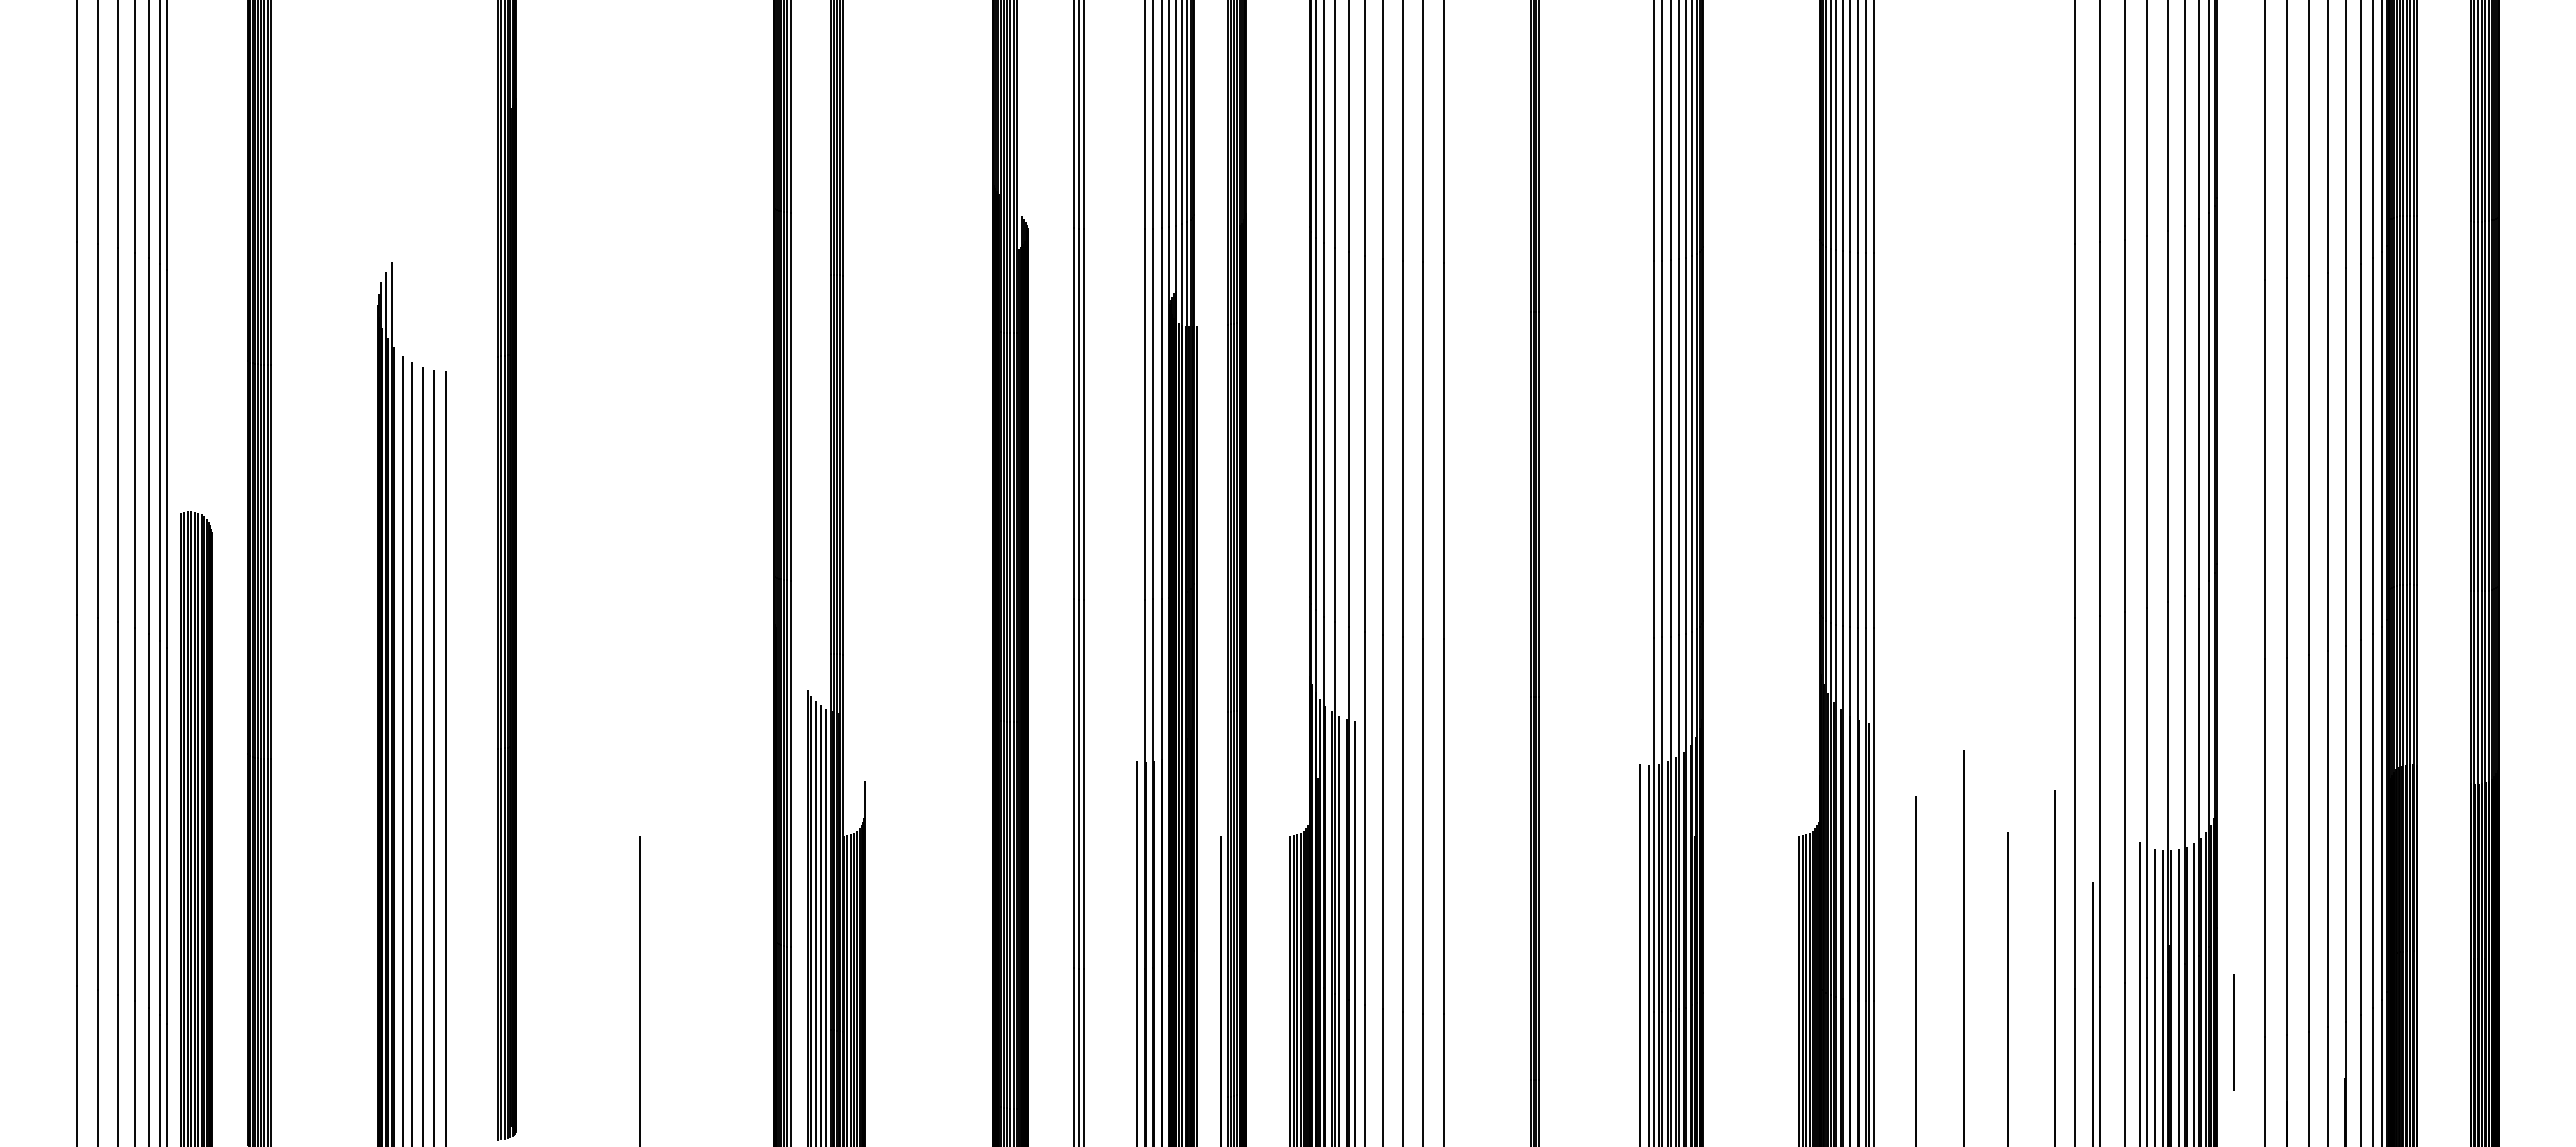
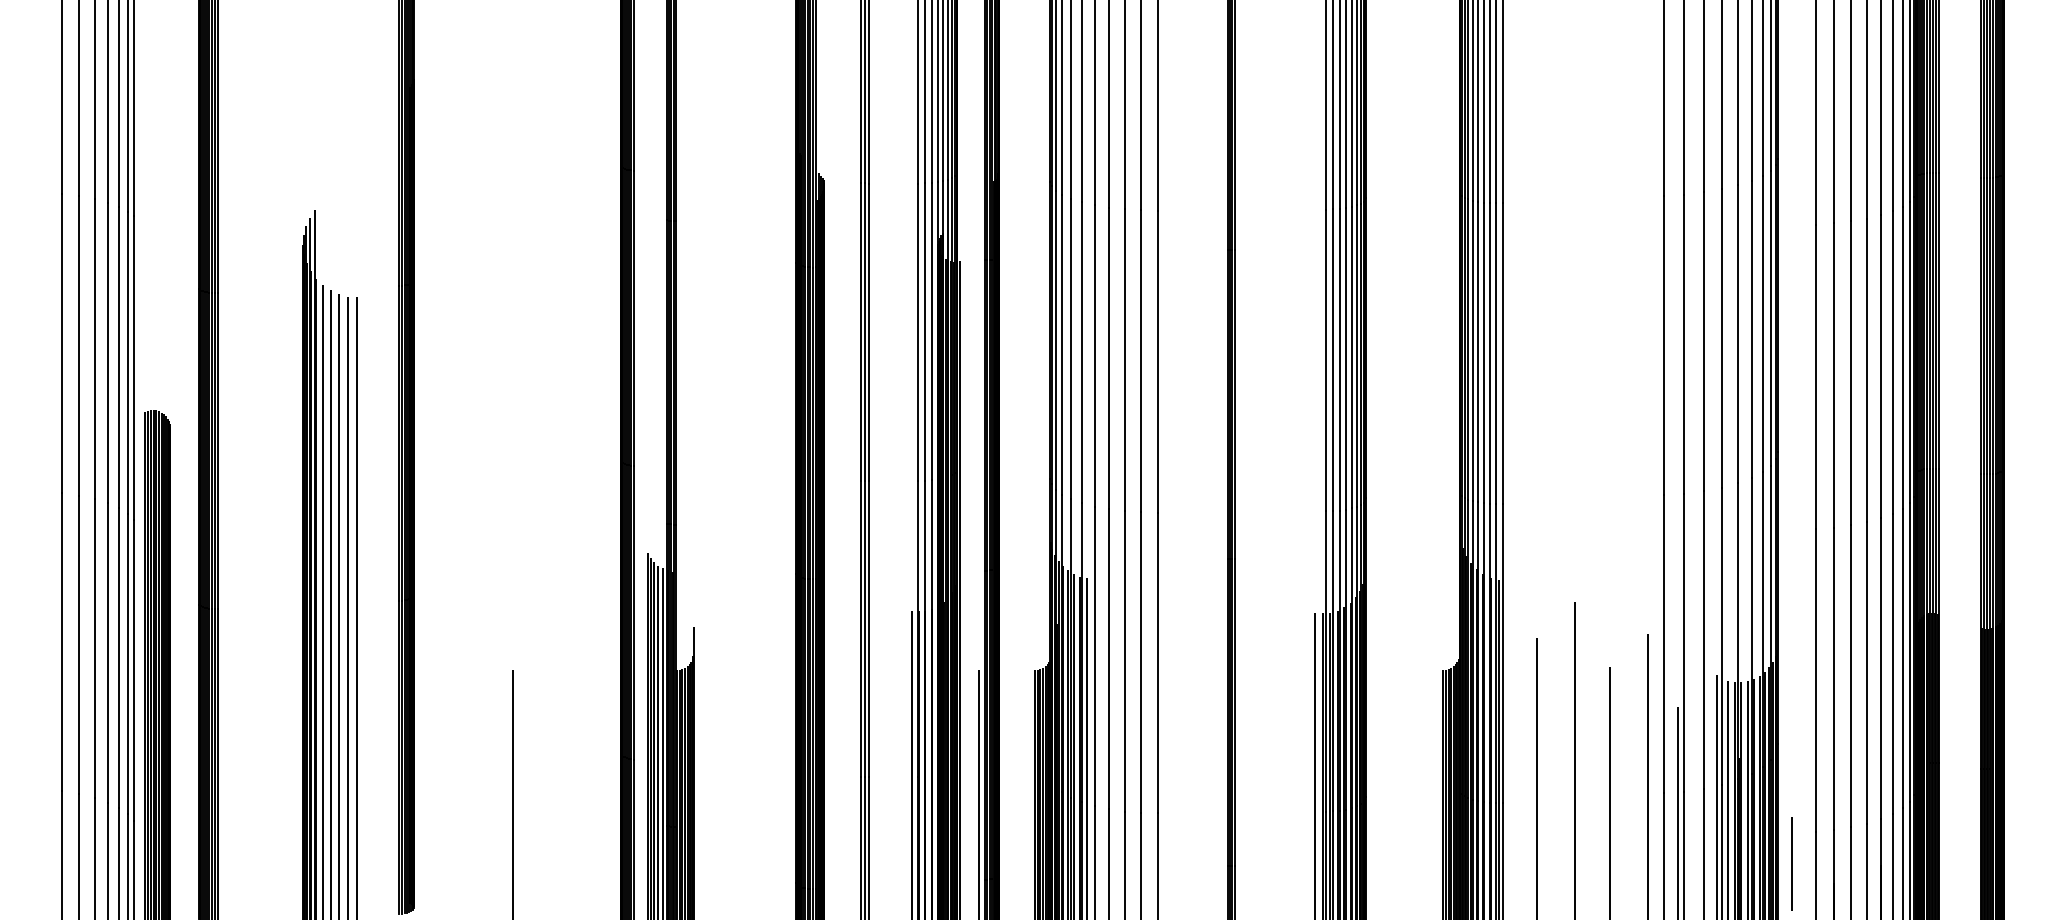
line: (2233, 1032) -> (1791, 863), moved

